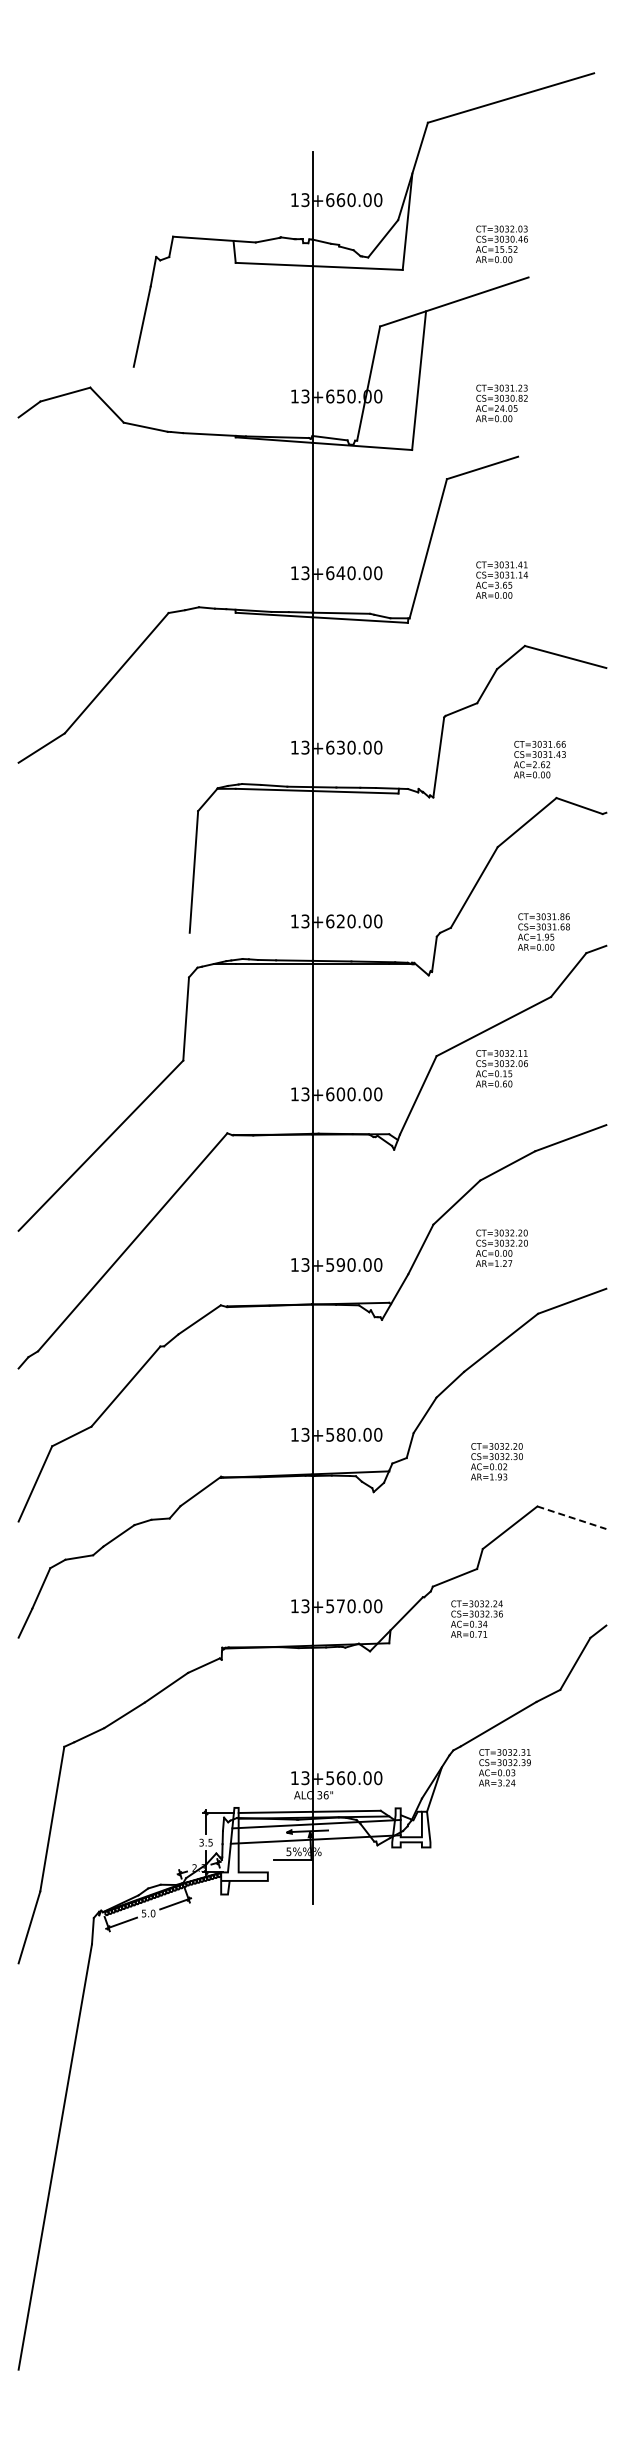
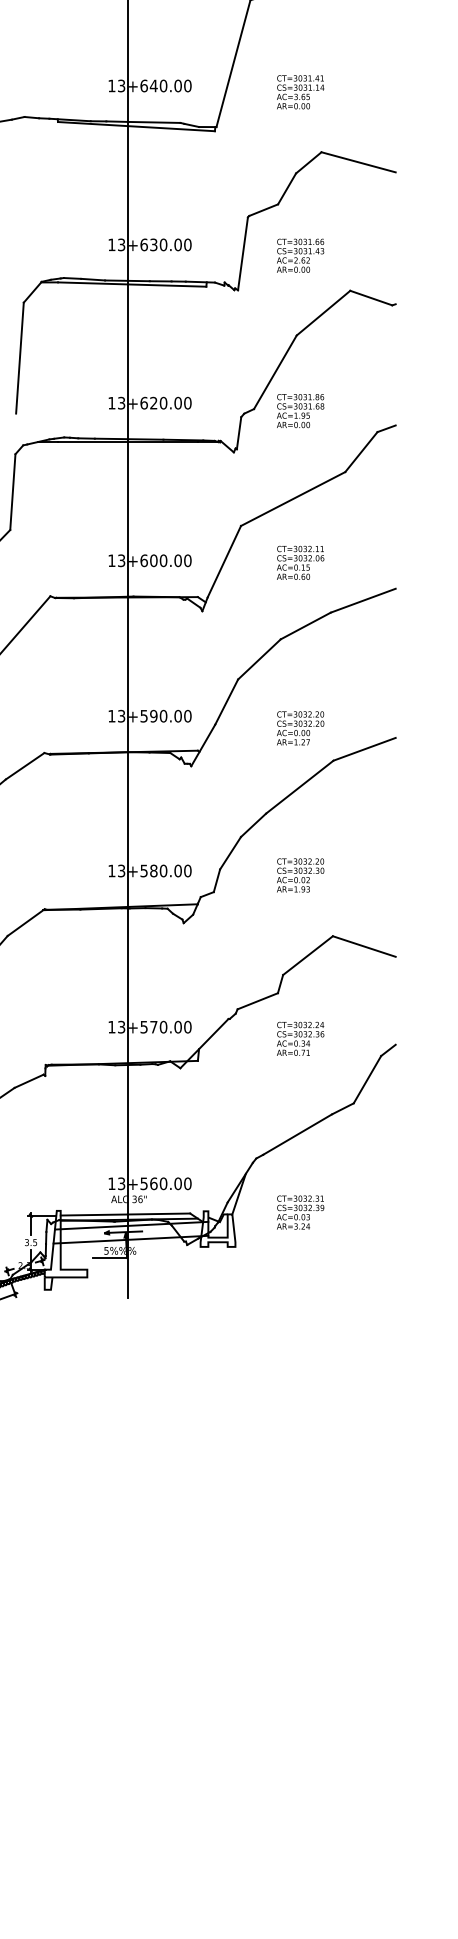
text: (539, 759) -> (300, 255), moved
text: (543, 931) -> (300, 410), moved
text: (501, 1068) -> (300, 562), moved
text: (501, 1247) -> (300, 727), moved
text: (496, 1461) -> (300, 875), moved
line: (572, 1517) -> (364, 946), dashed -> solid
text: (476, 1618) -> (300, 1038), moved
text: (504, 1767) -> (300, 1212), moved

